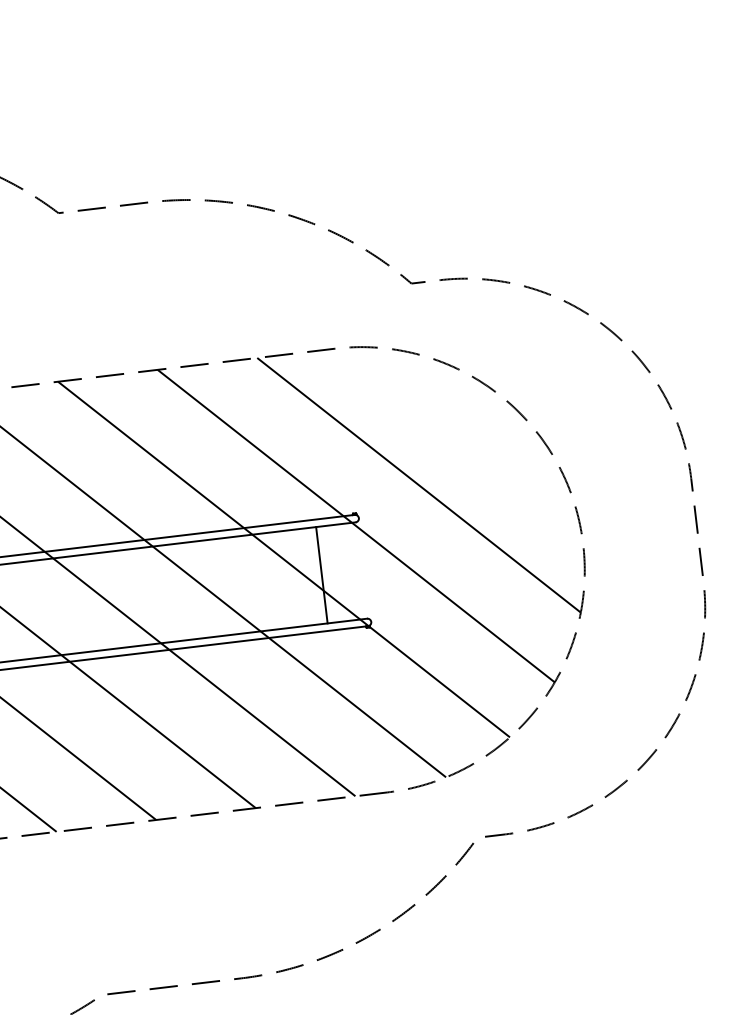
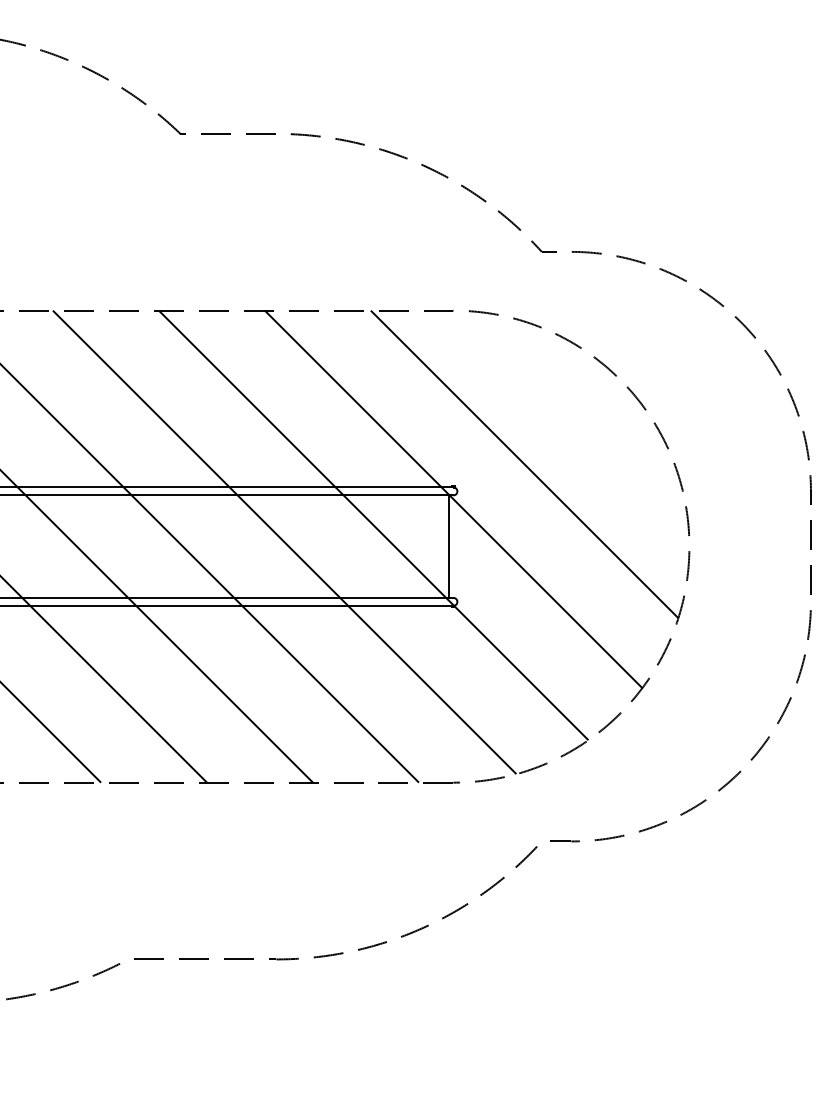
line: (321, 575) -> (449, 546), moved

